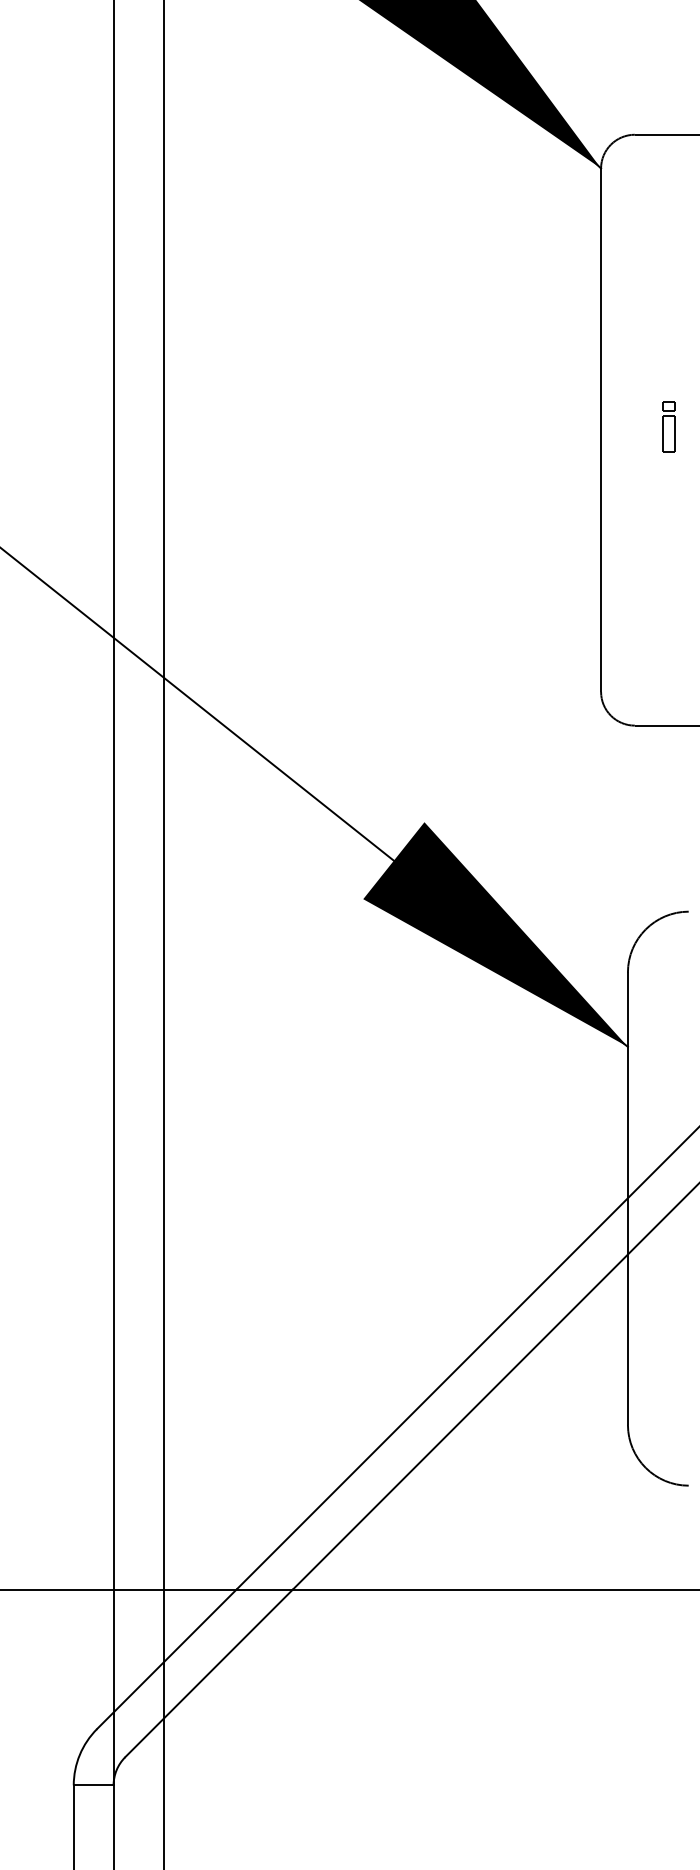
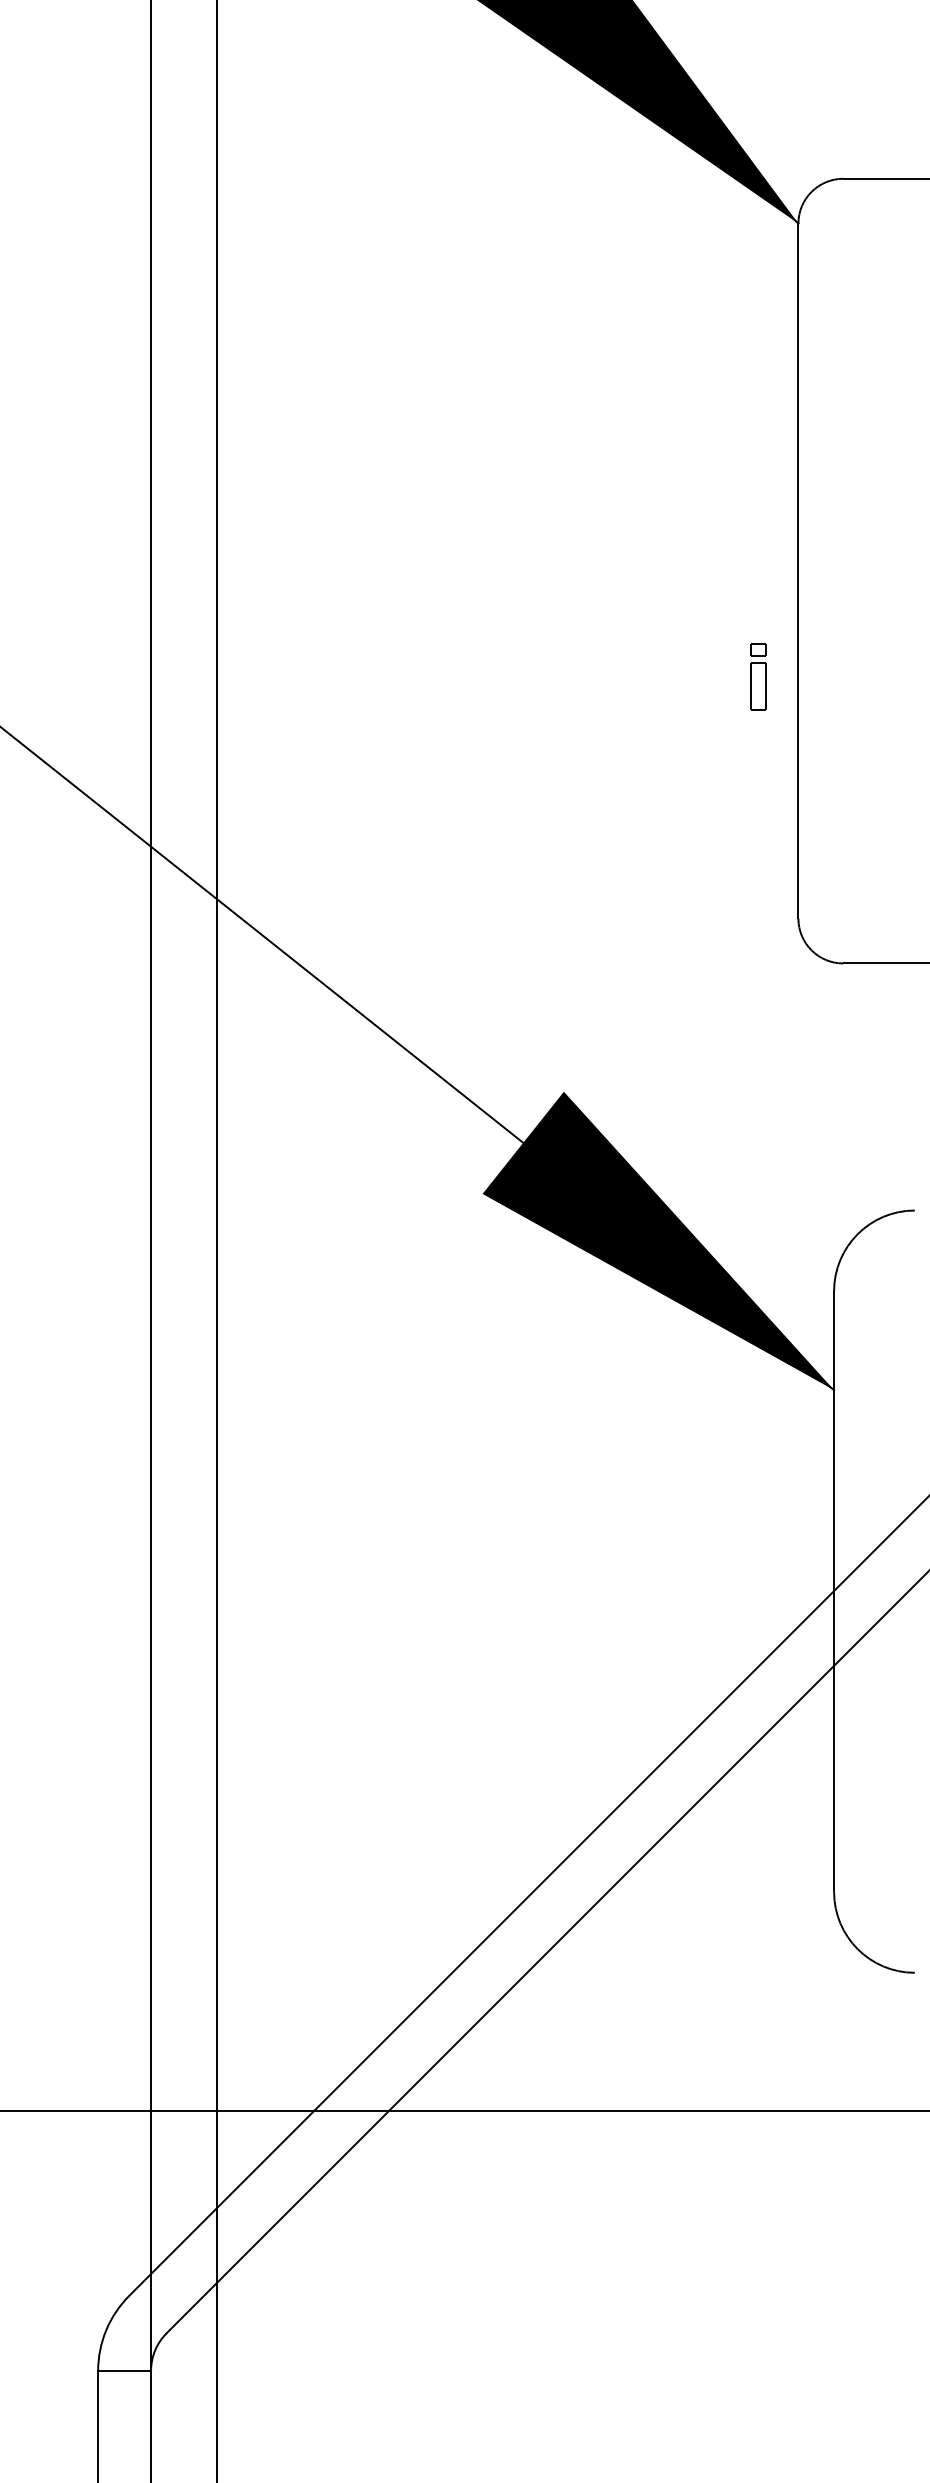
part: (668, 426) -> (757, 676), moved

